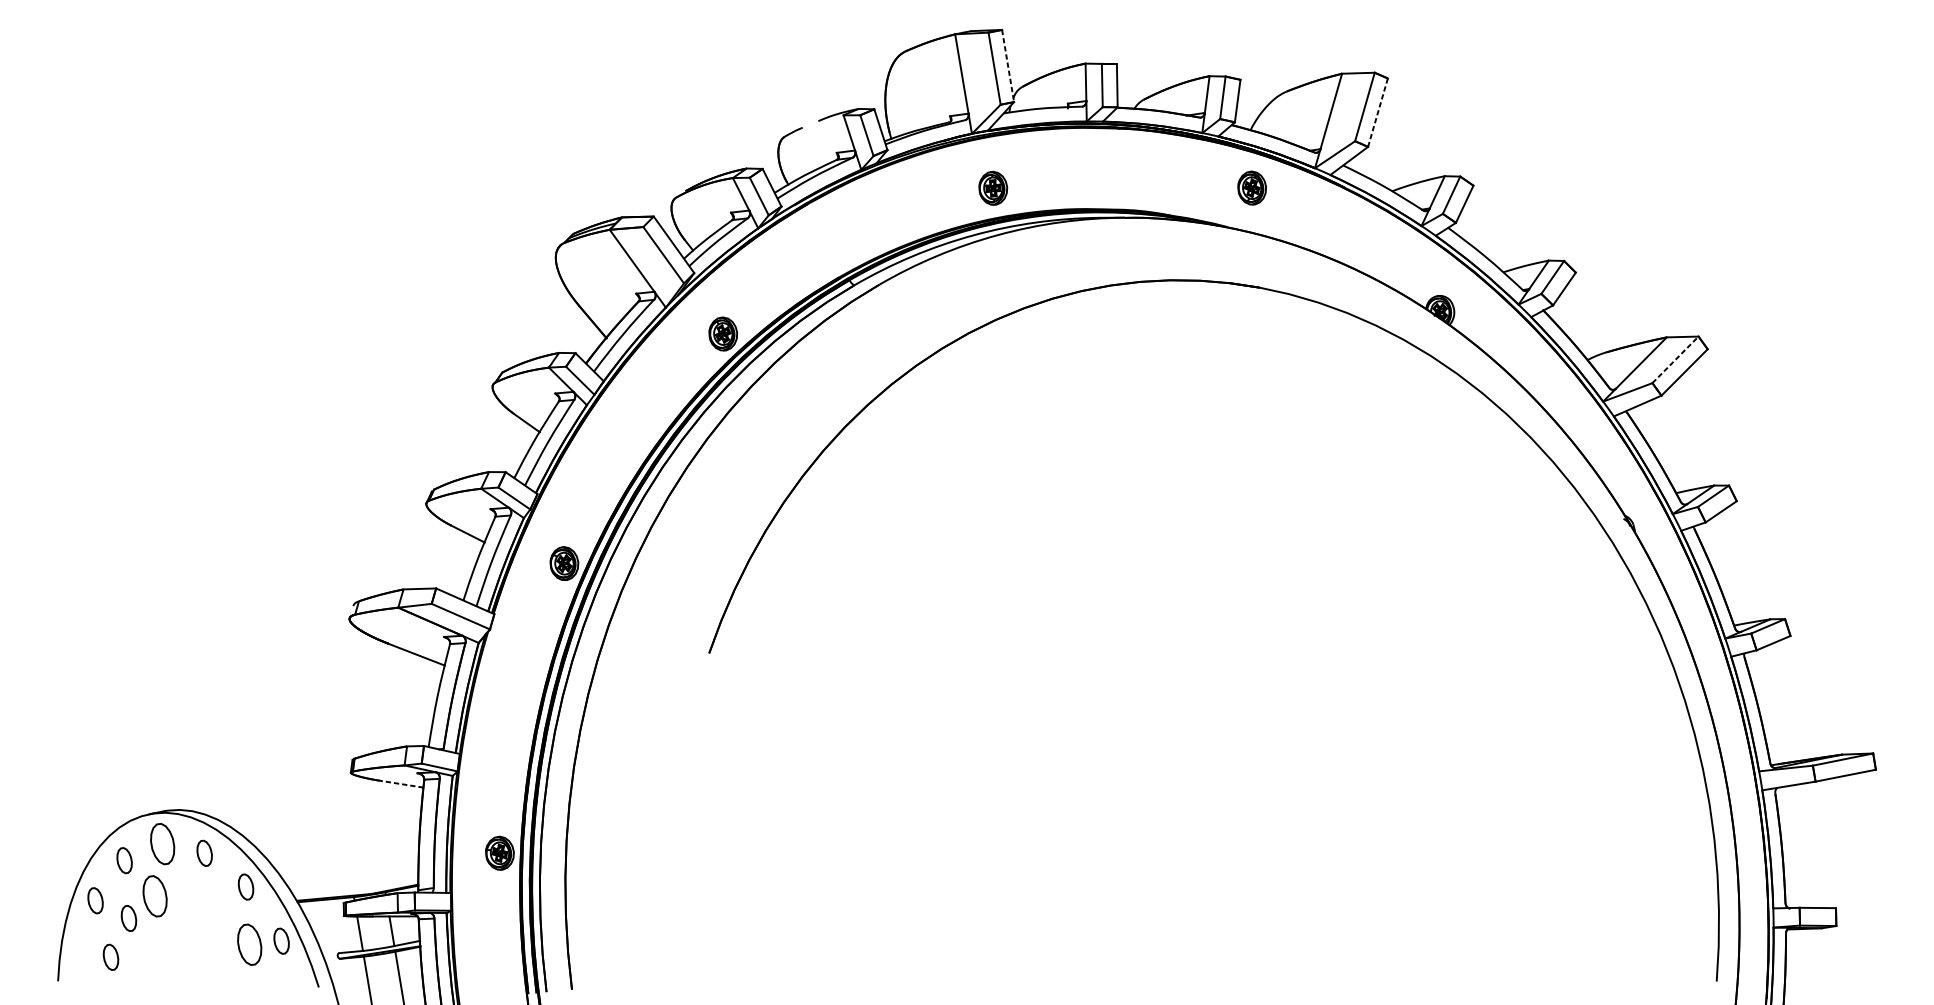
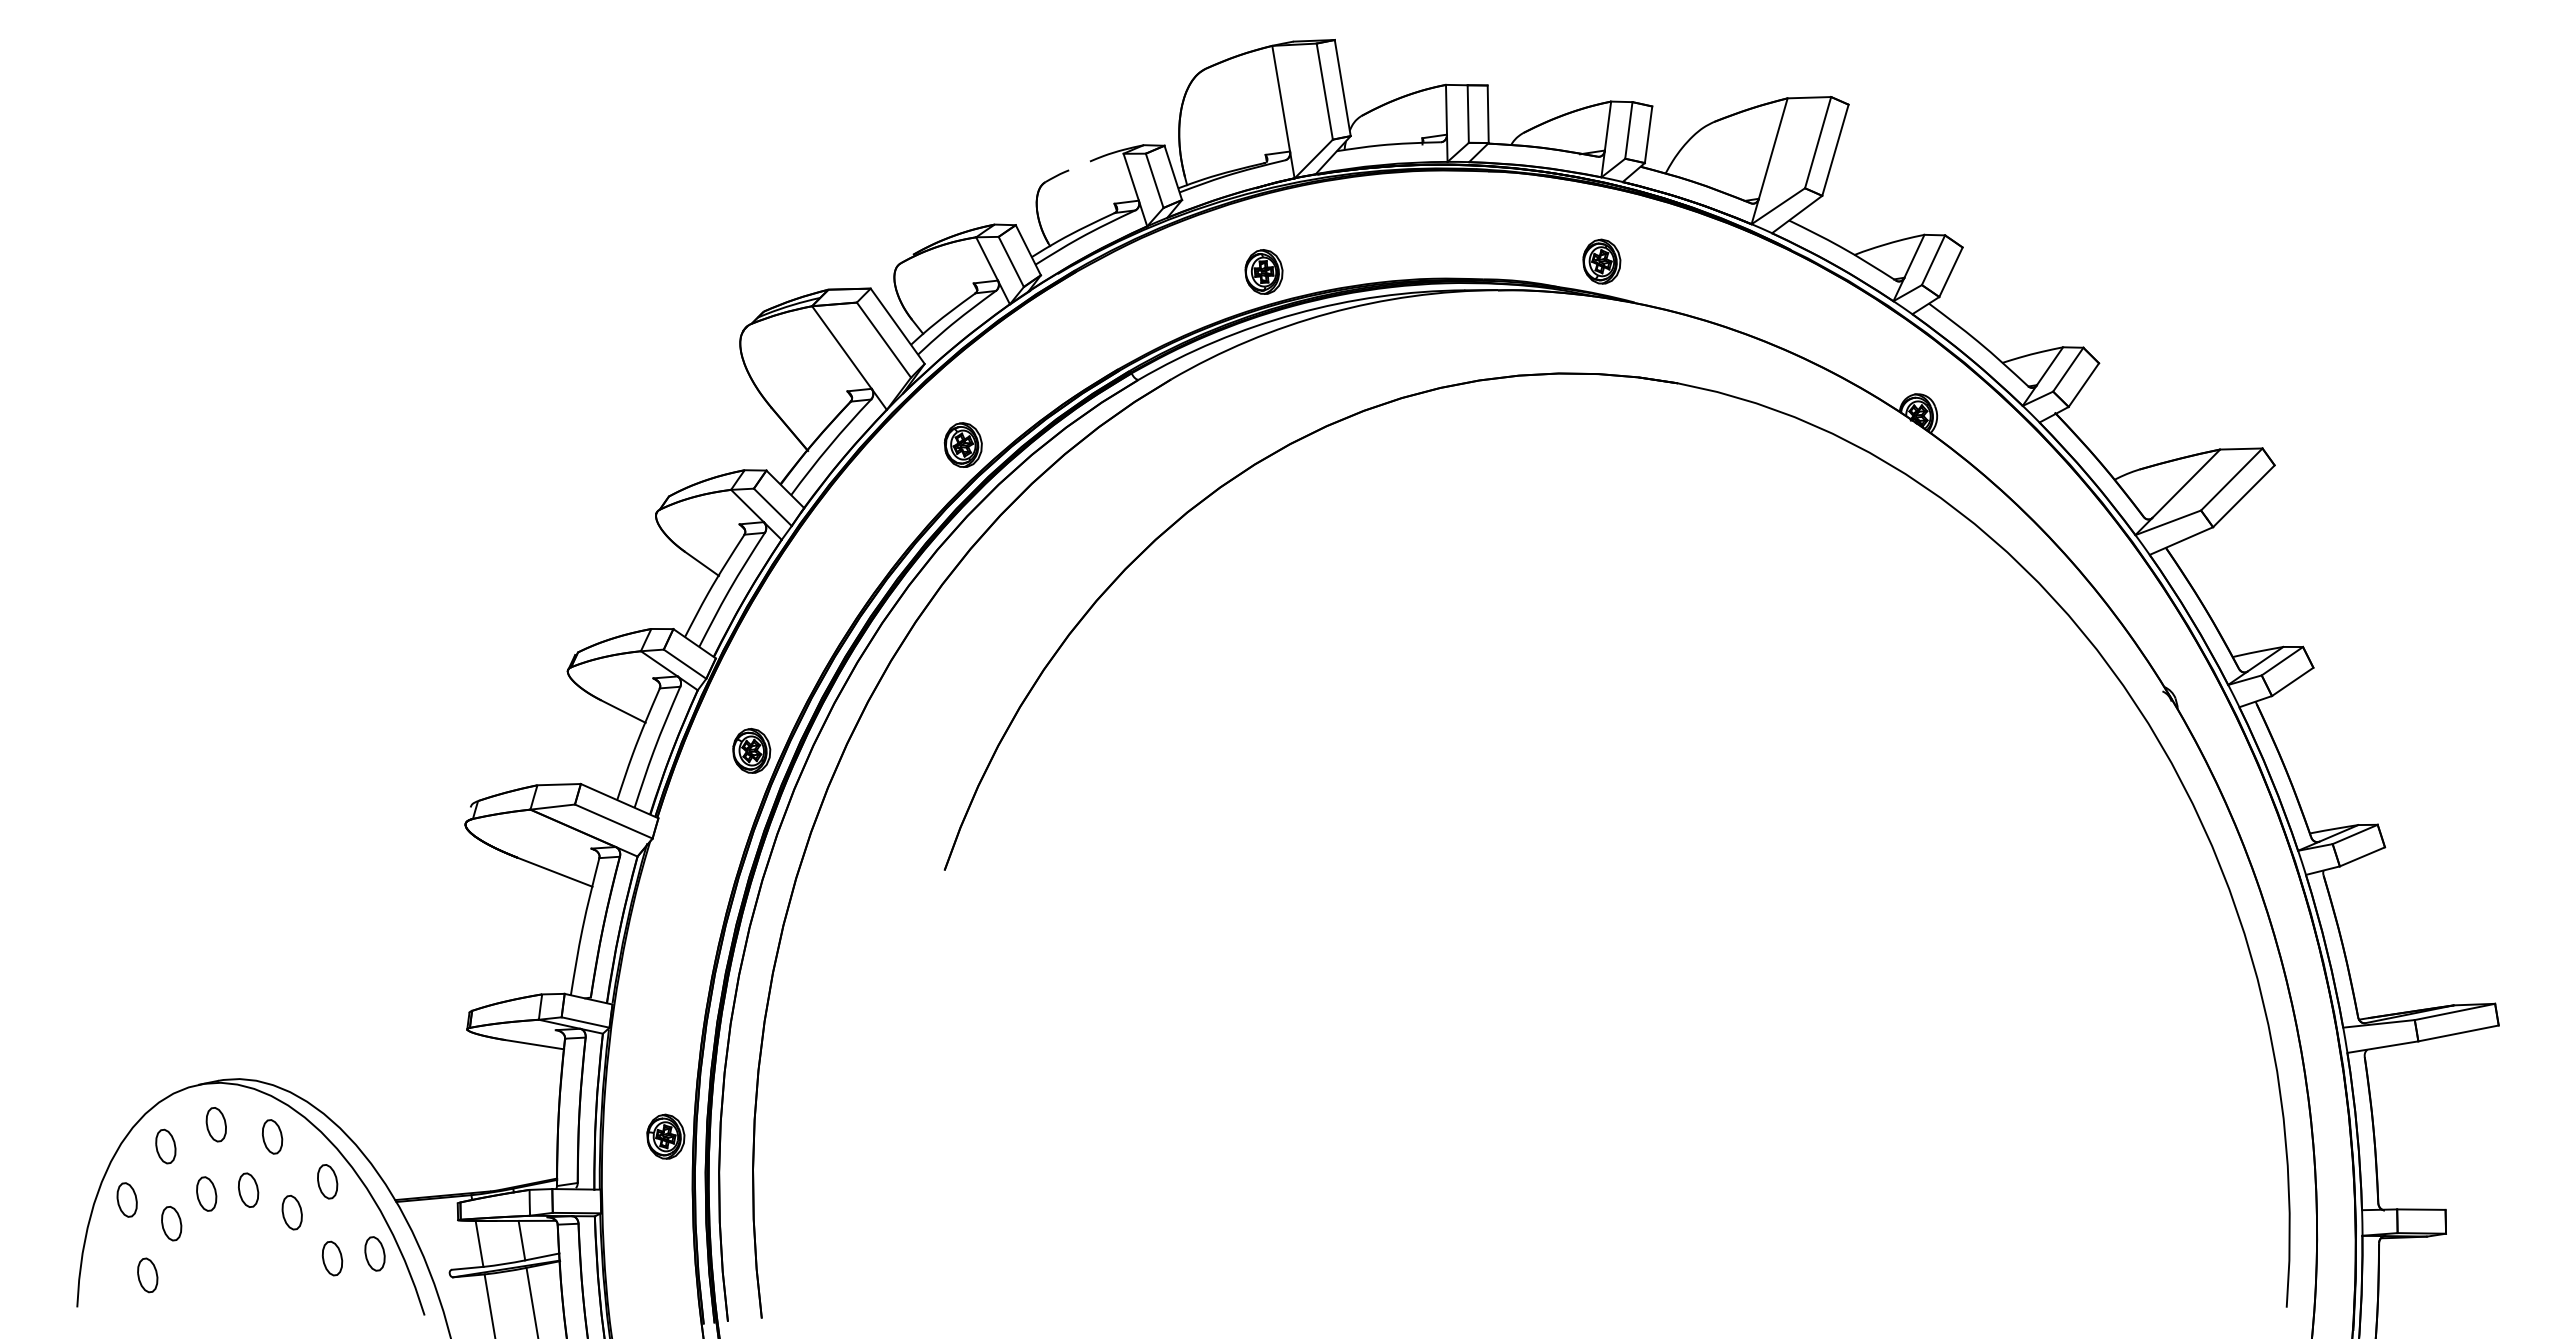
line: (1007, 66) -> (1342, 88), dashed -> solid
line: (1378, 112) -> (1835, 150), dashed -> solid
part: (992, 187) -> (1263, 271), moved
part: (1251, 187) -> (1601, 261), moved
line: (1675, 359) -> (2231, 479), dashed -> solid
line: (401, 784) -> (534, 1044), dashed -> solid
part: (161, 844) -> (215, 1124), size x0.62
part: (186, 892) -> (248, 1189), added
part: (155, 895) -> (206, 1193), size x0.62
part: (218, 910) -> (291, 1212), added
part: (249, 944) -> (332, 1258), size x0.62

